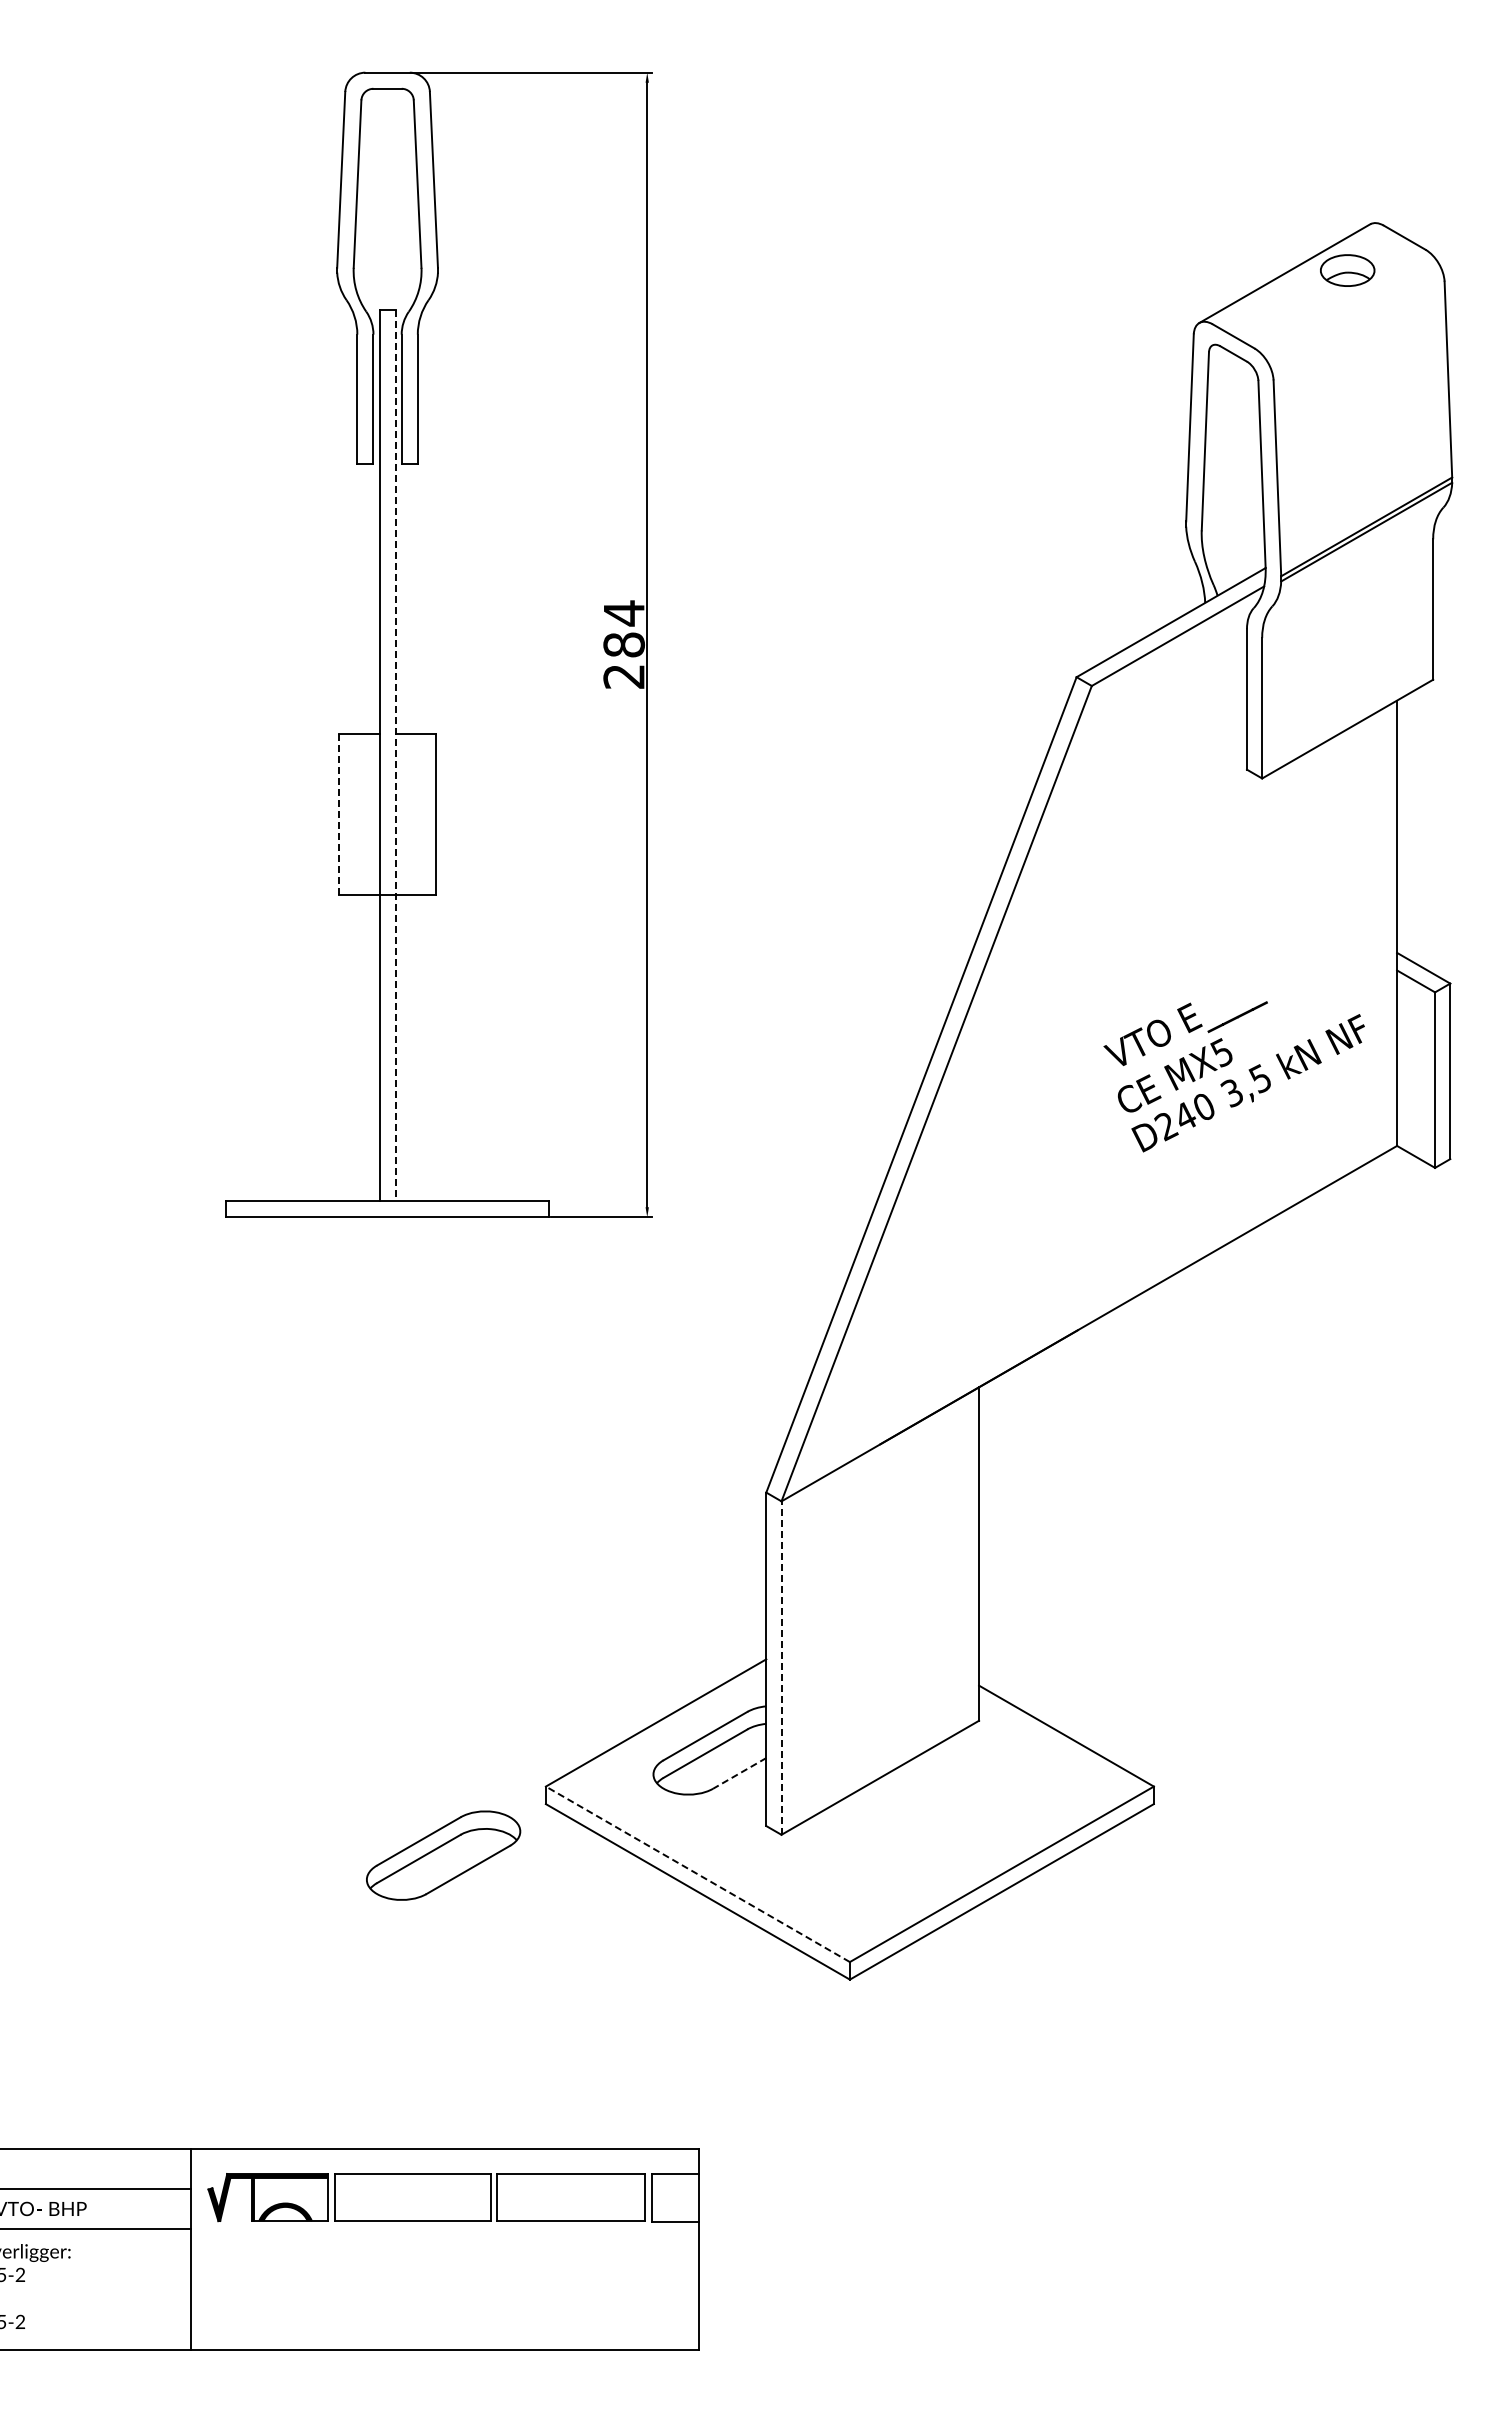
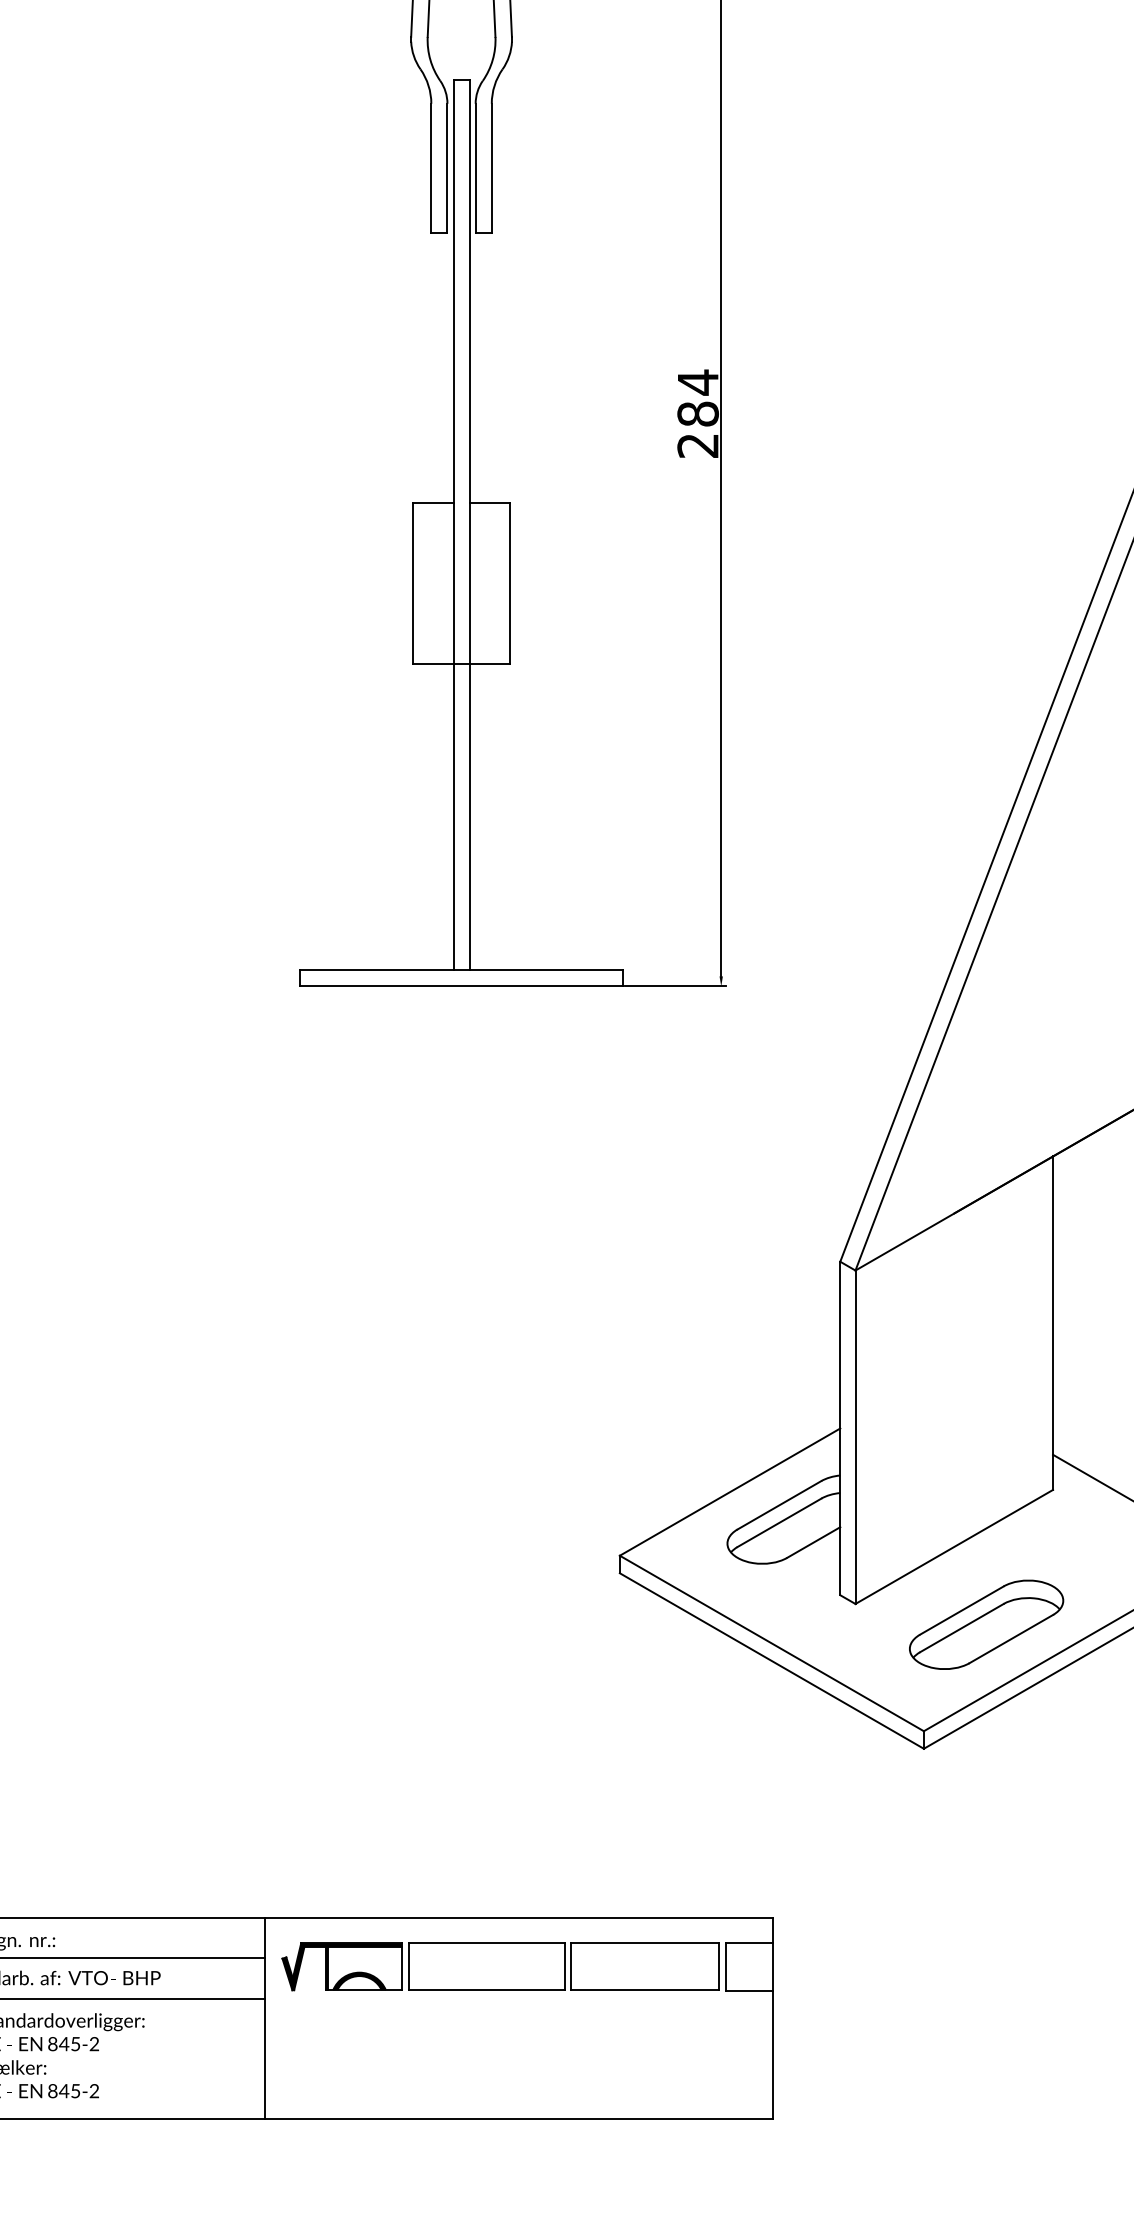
line: (395, 756) -> (469, 525), dashed -> solid
line: (339, 814) -> (413, 583), dashed -> solid
line: (781, 1668) -> (855, 1437), dashed -> solid
line: (739, 1773) -> (813, 1542), dashed -> solid
part: (443, 1855) -> (986, 1624), moved
line: (697, 1874) -> (771, 1643), dashed -> solid

